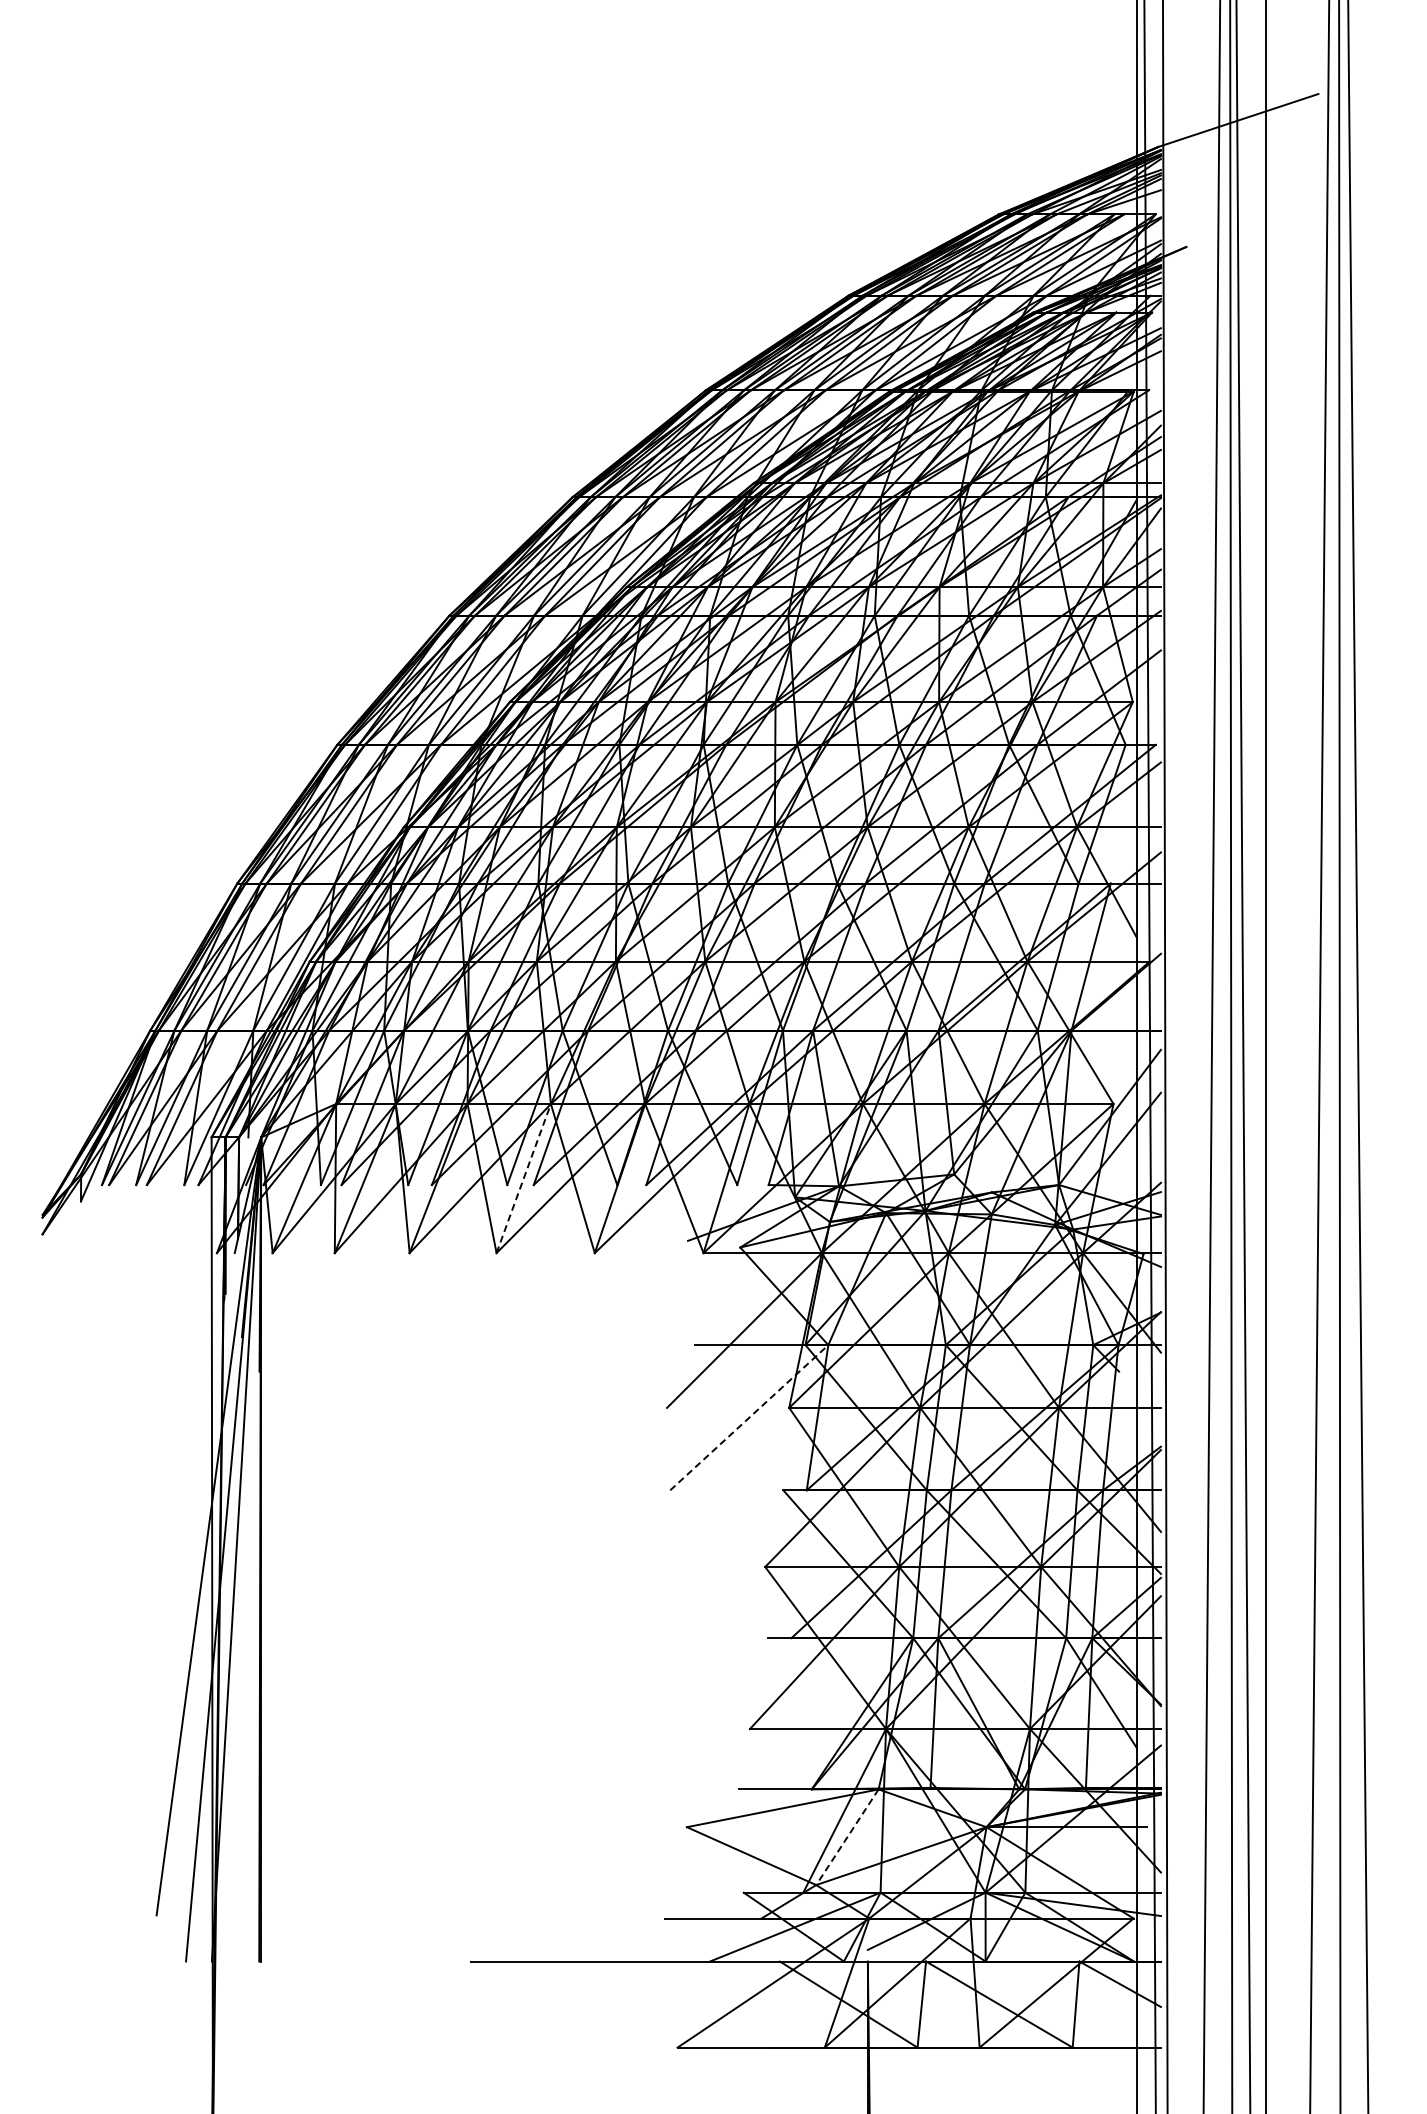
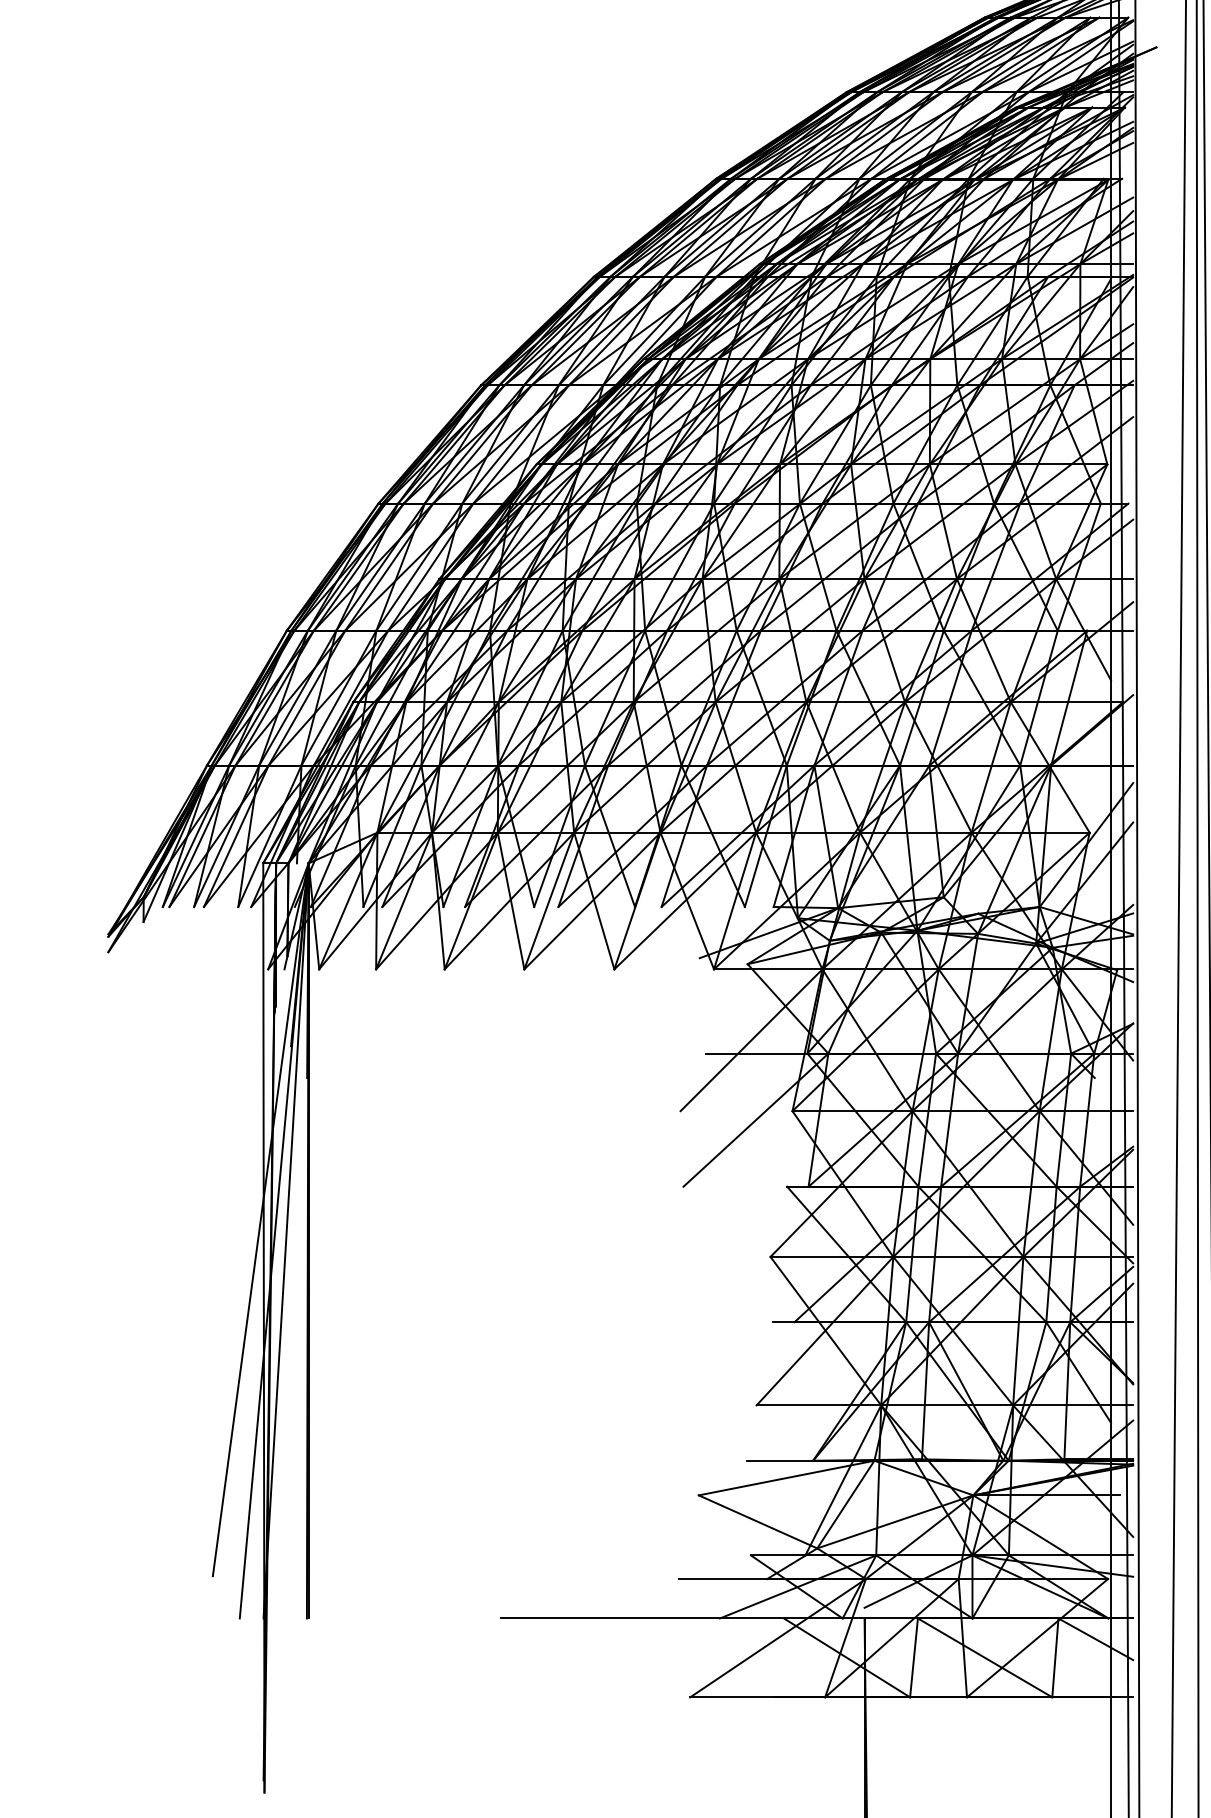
line: (523, 1178) -> (549, 900), dashed -> solid
line: (749, 1417) -> (756, 1119), dashed -> solid
line: (847, 1837) -> (845, 1504), dashed -> solid

